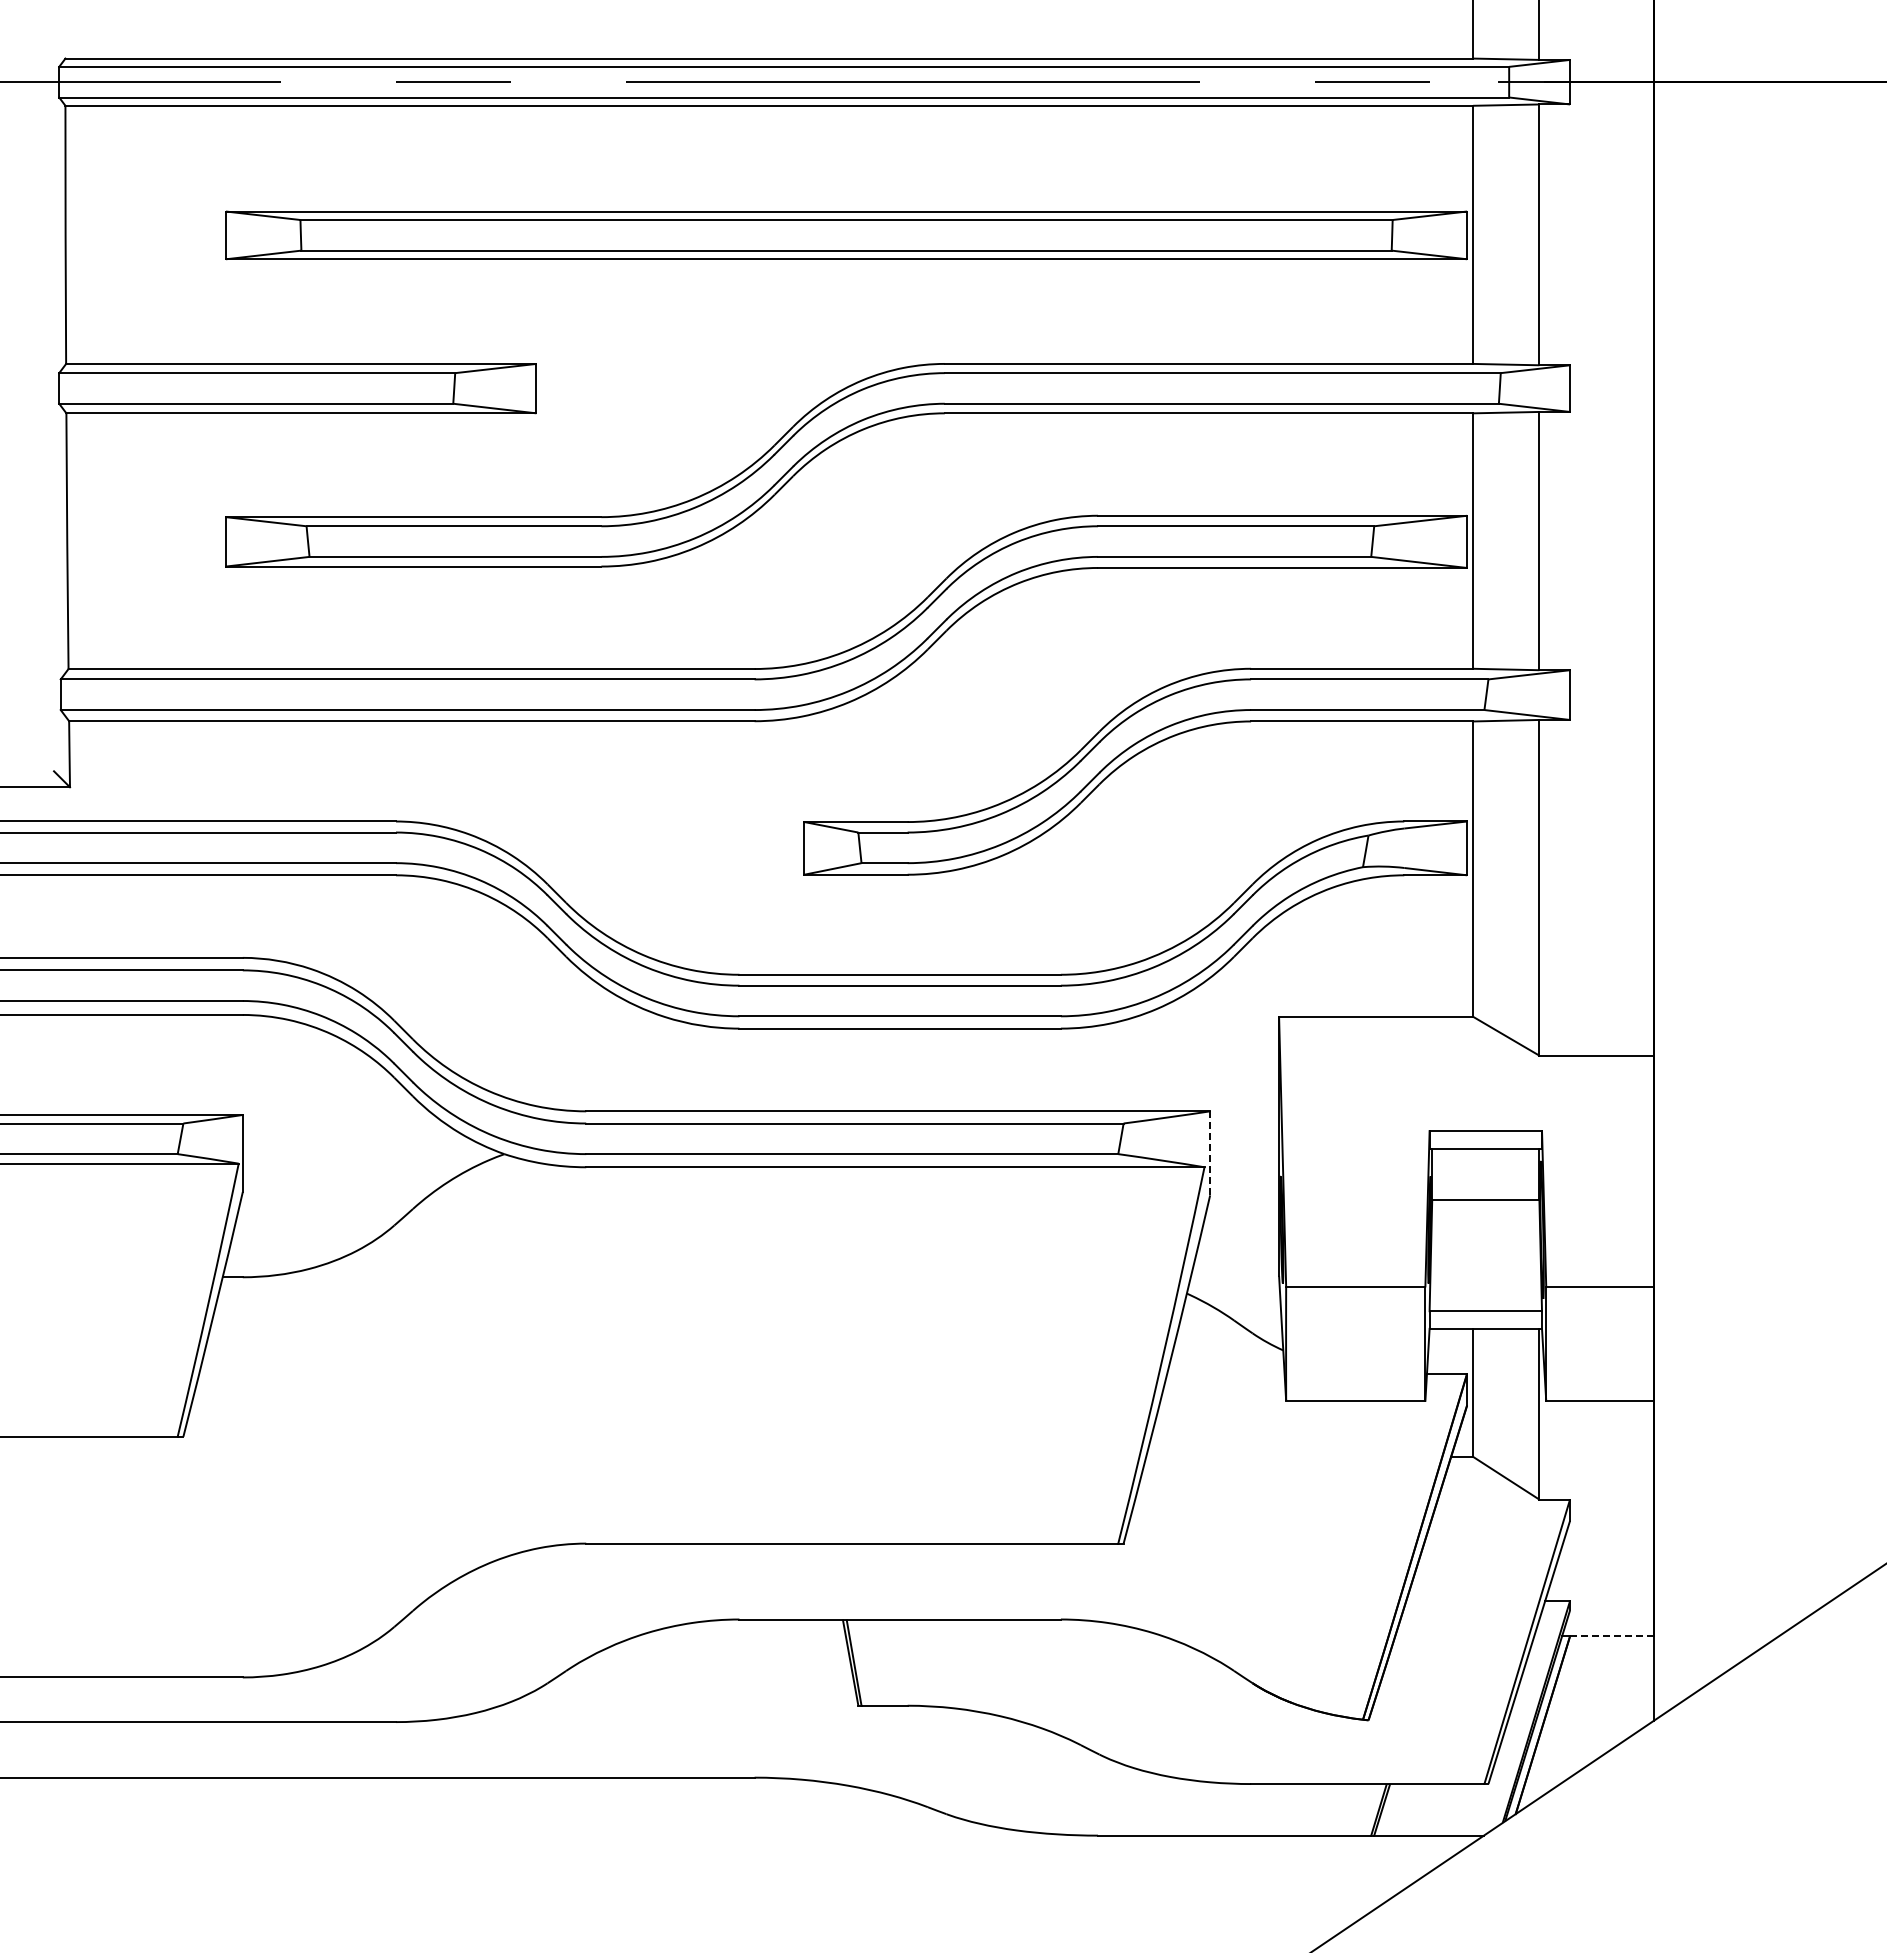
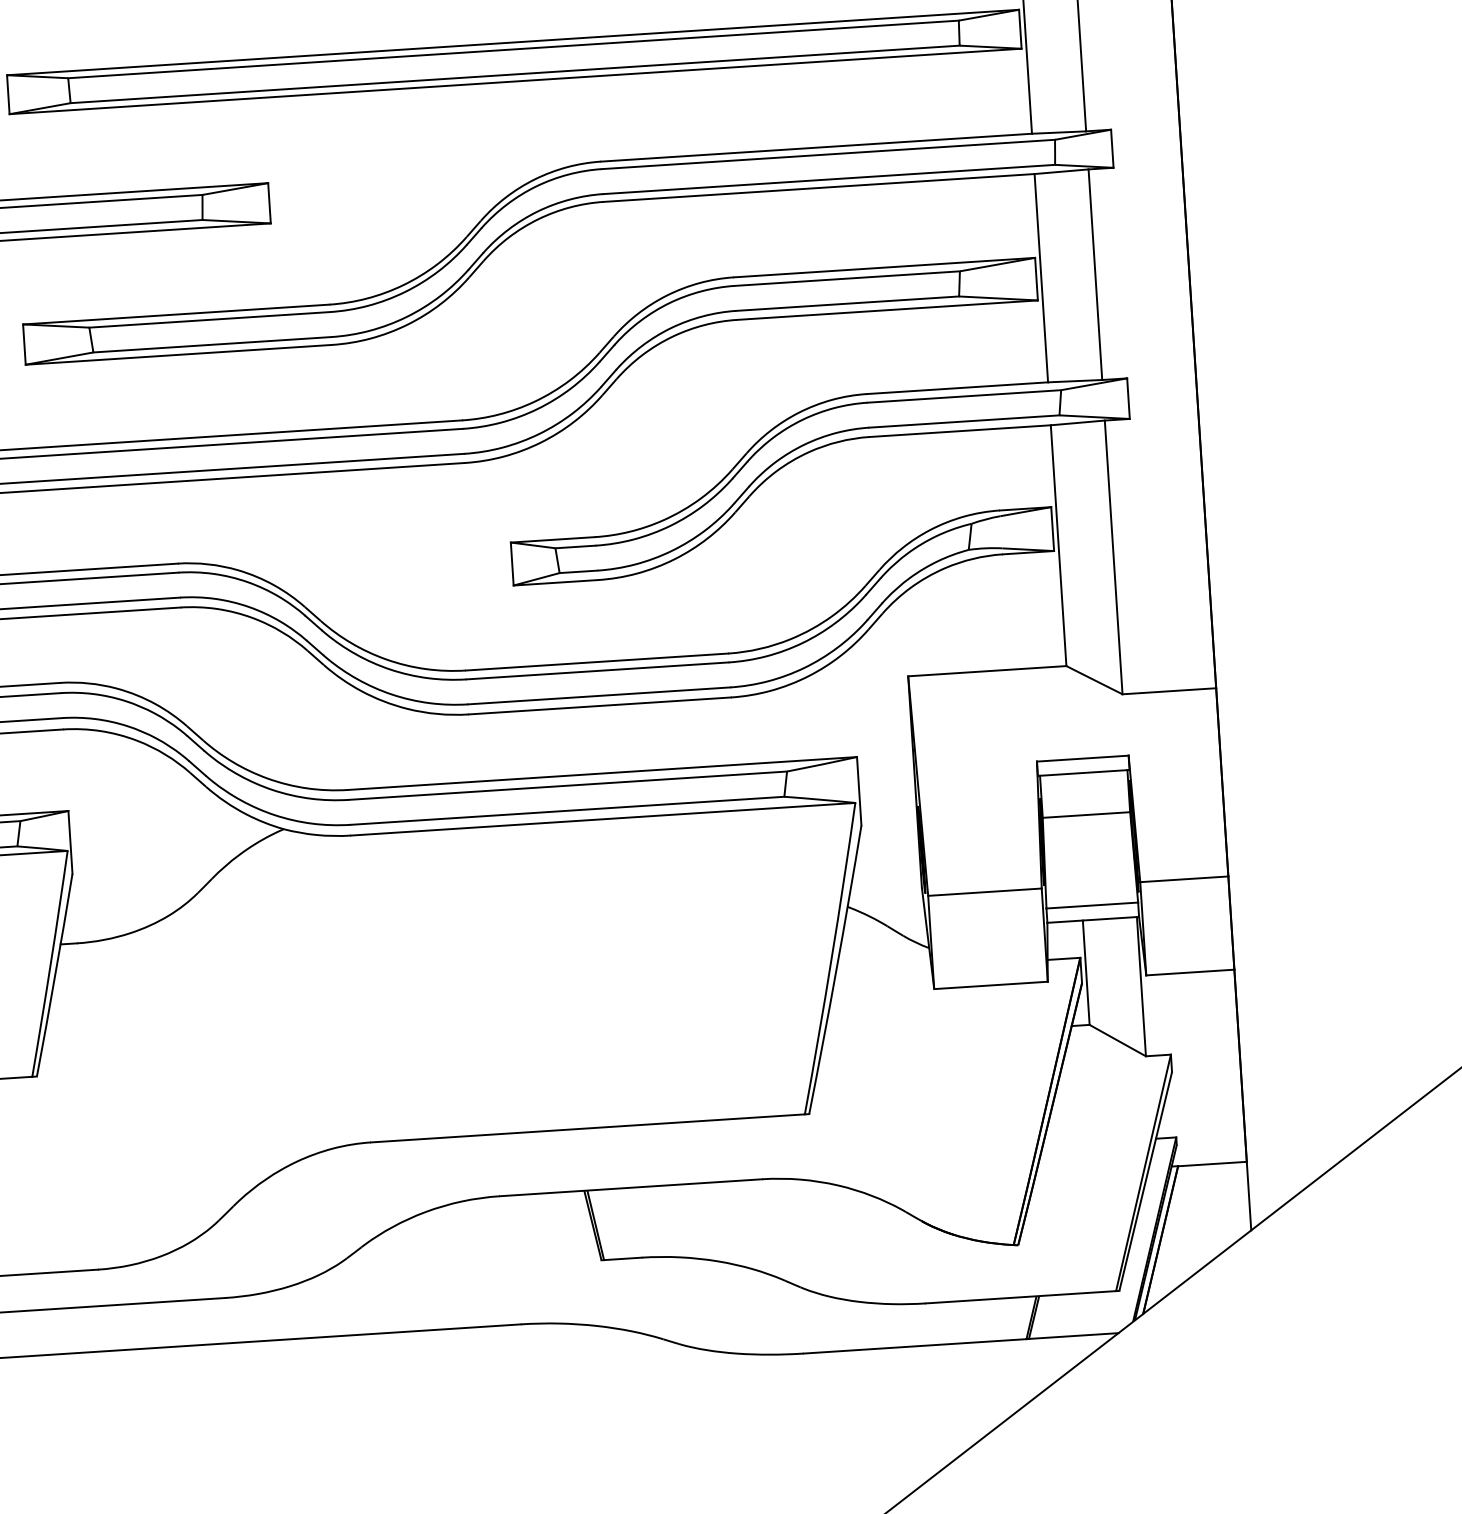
line: (1210, 1153) -> (859, 791), dashed -> solid
line: (1611, 1636) -> (1211, 1164), dashed -> solid

